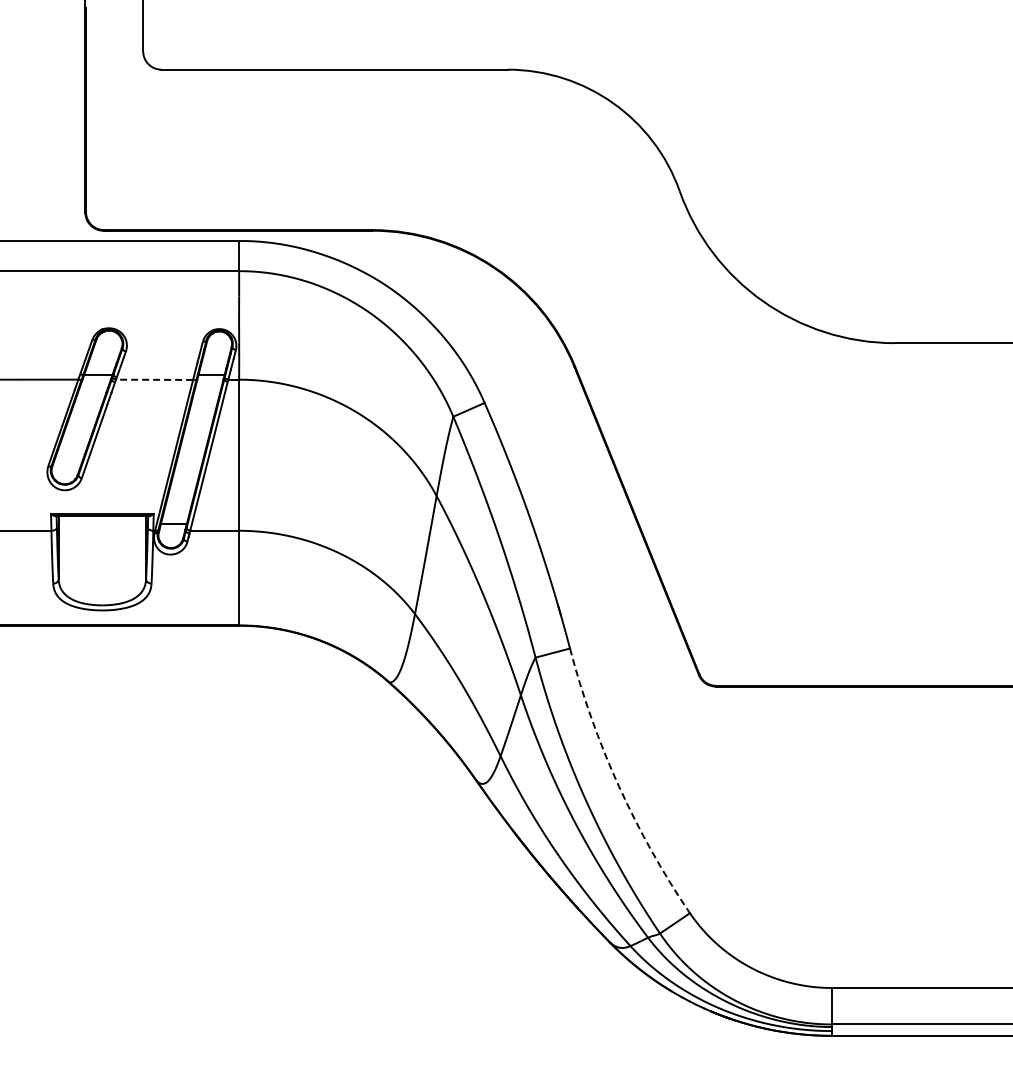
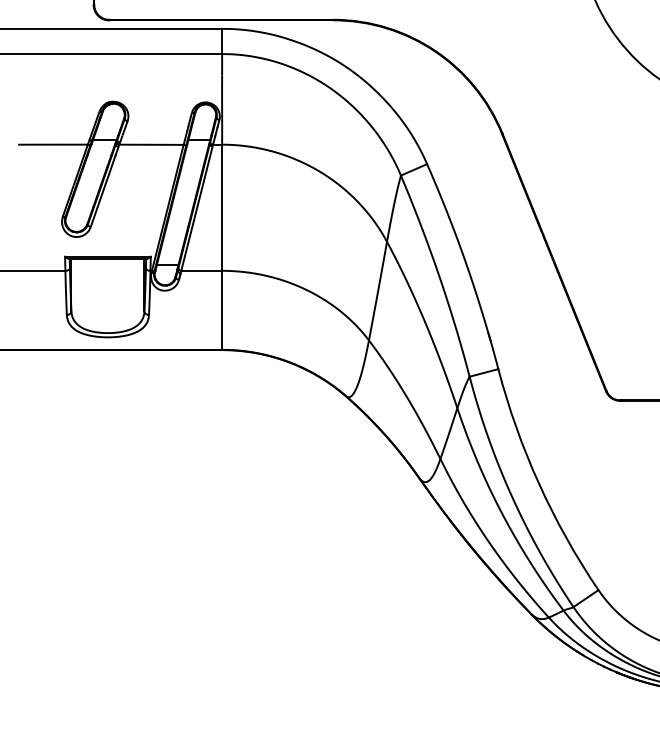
line: (154, 379) -> (151, 144), dashed -> solid
arc: (618, 785) -> (538, 483), dashed -> solid

